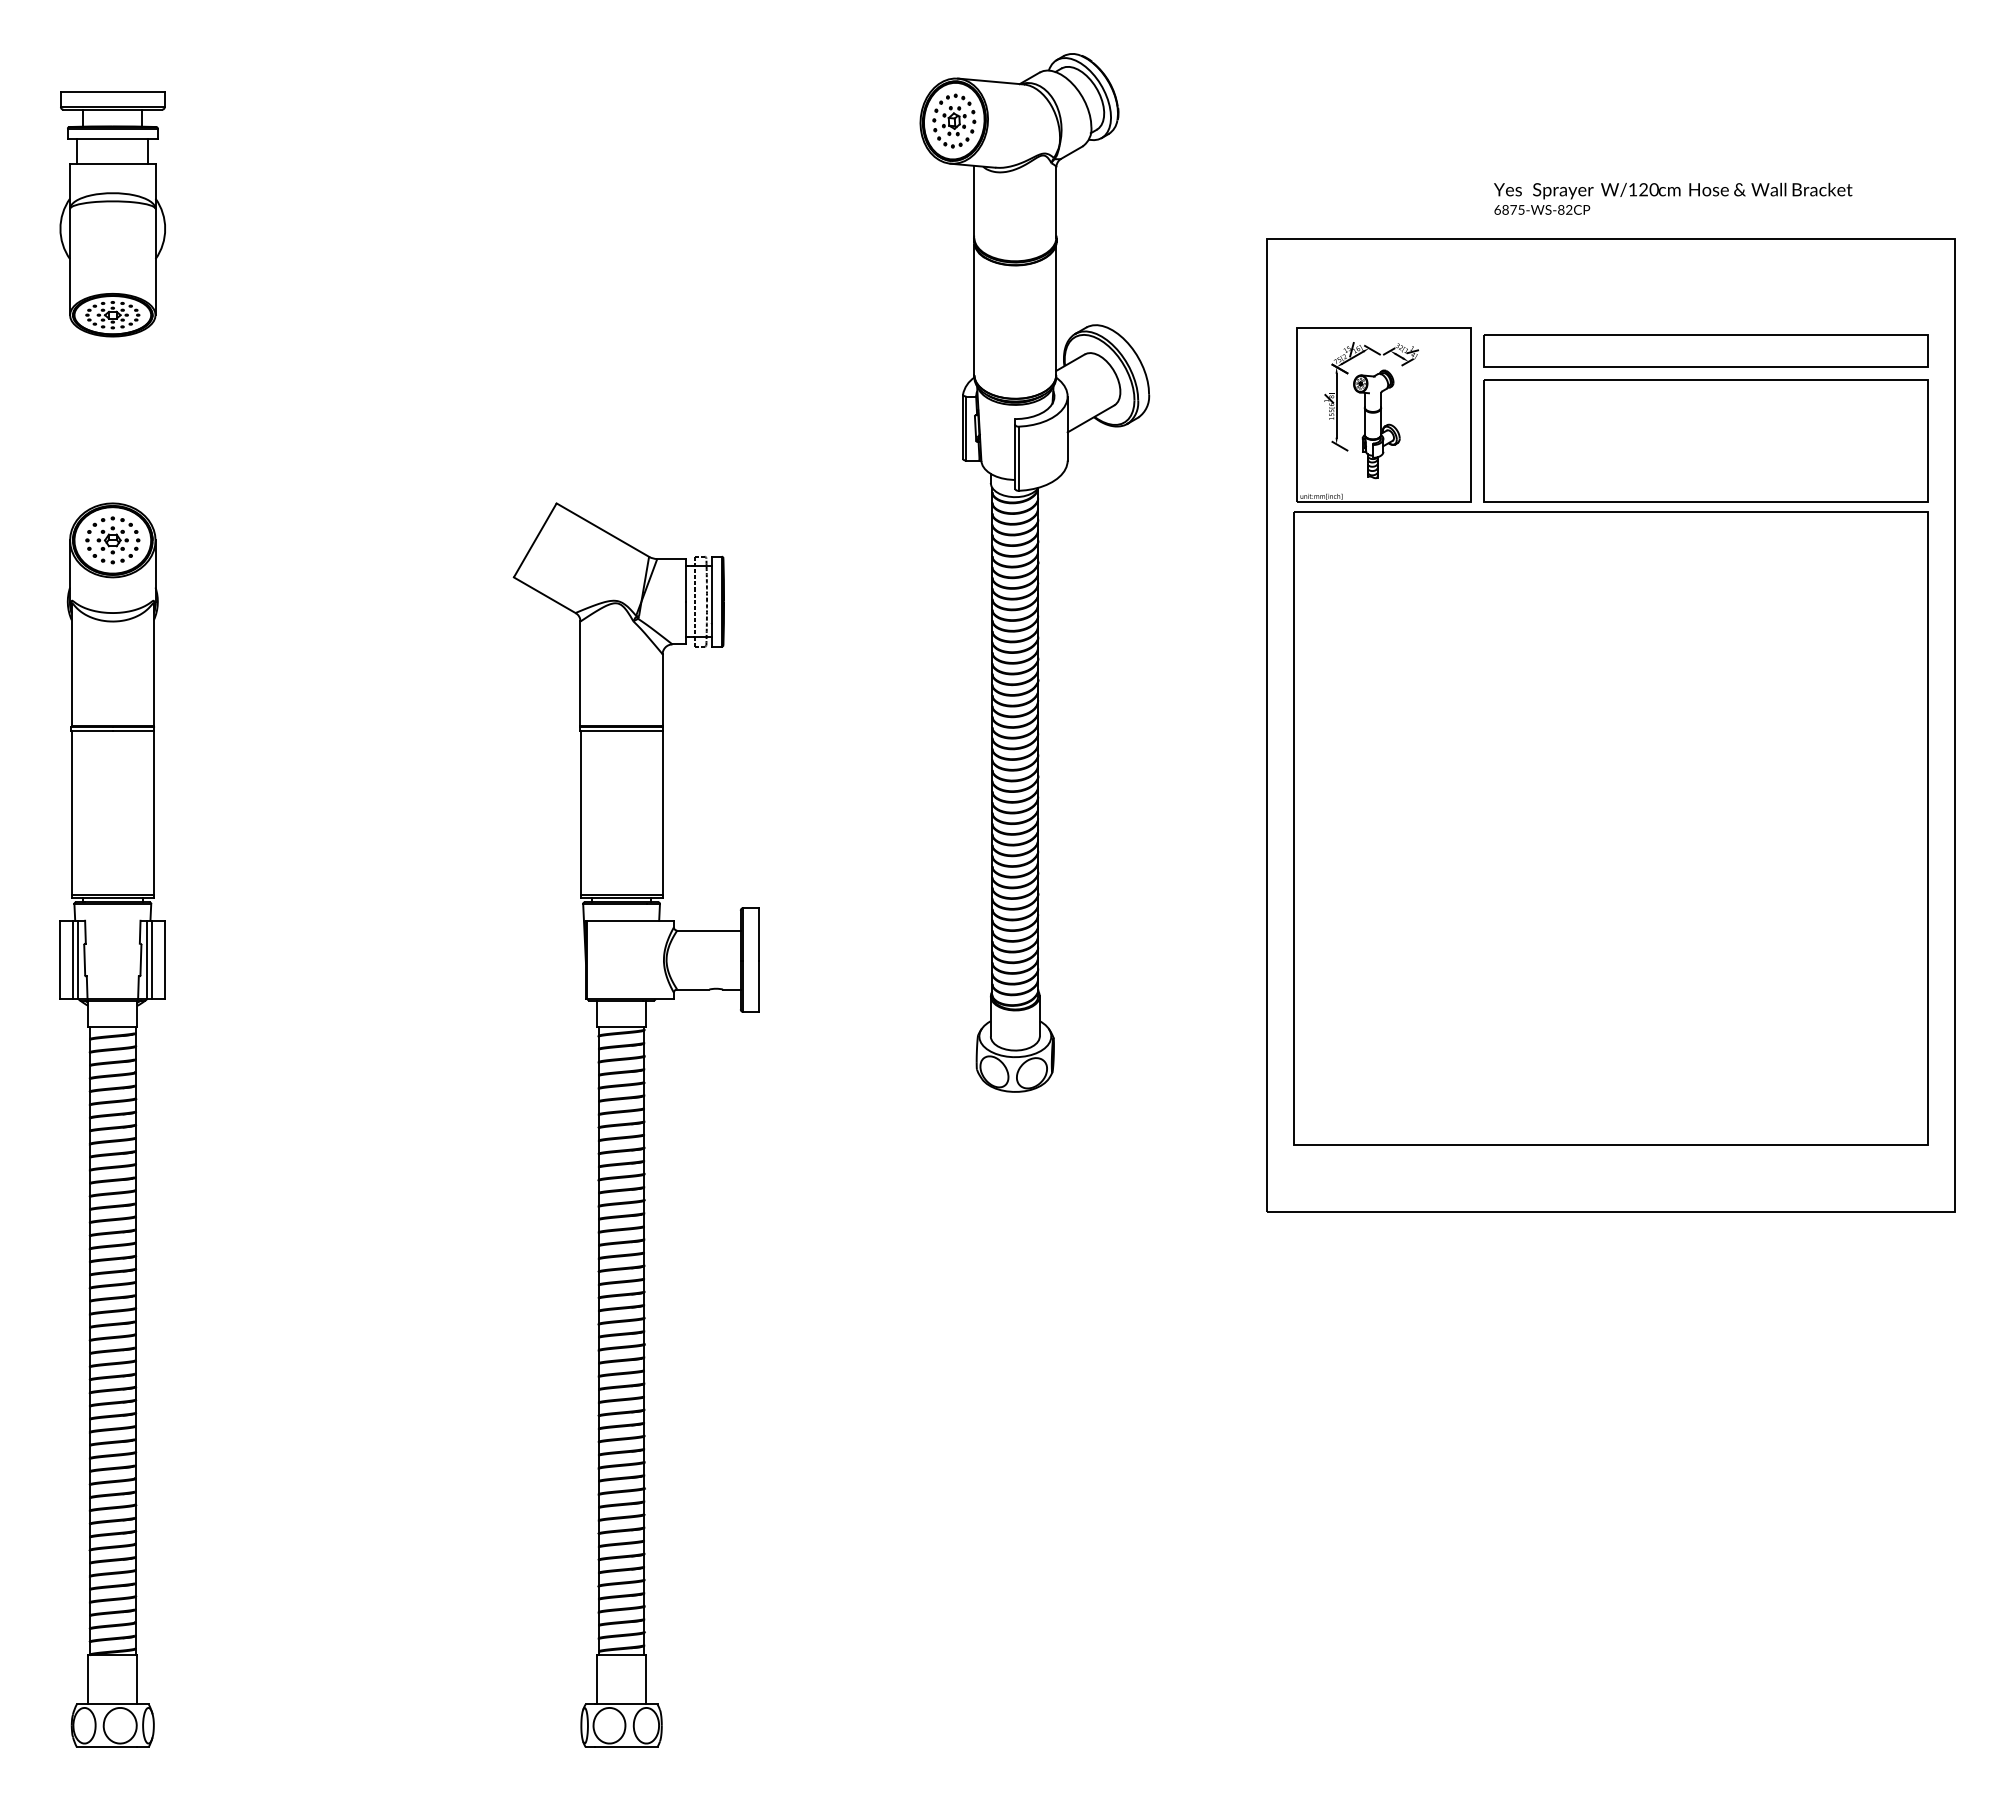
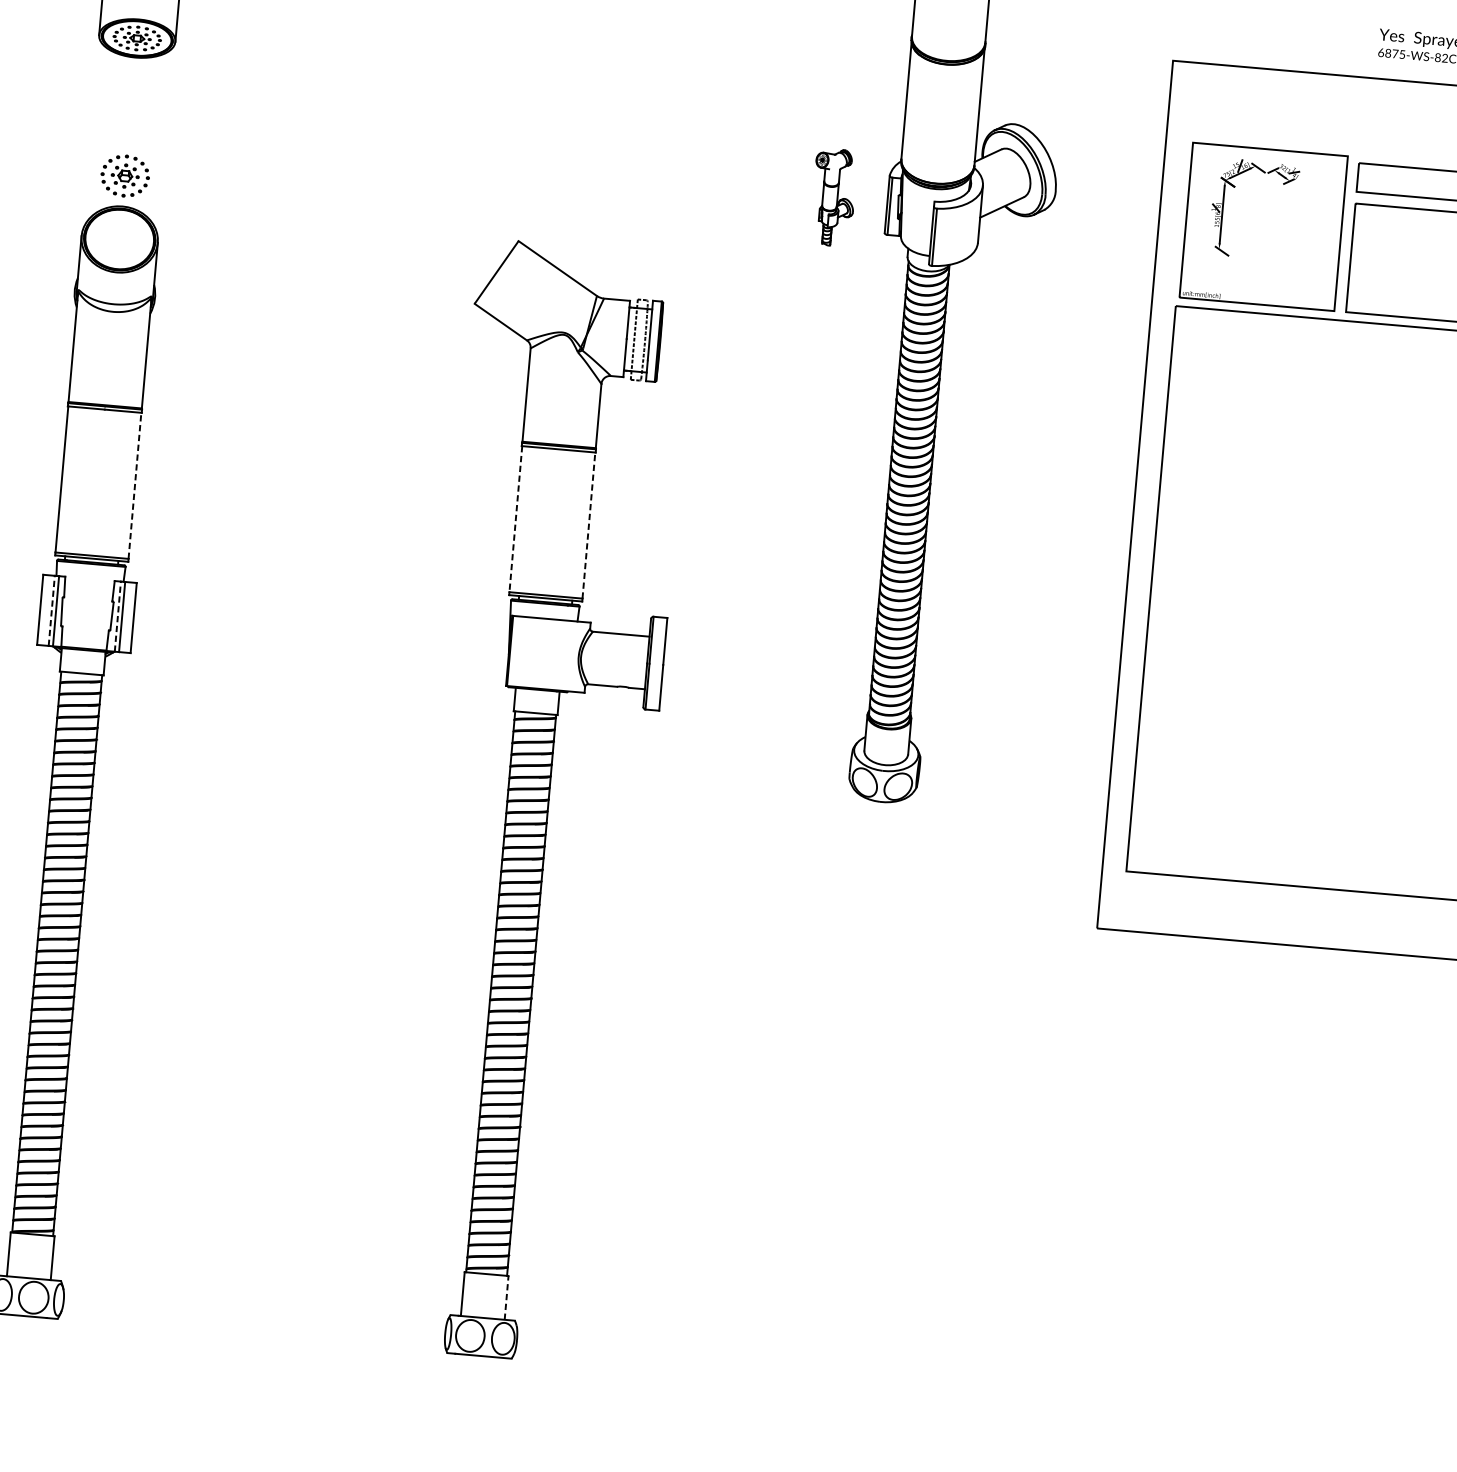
part: (1376, 424) -> (833, 197), moved
part: (112, 540) -> (124, 176), moved
line: (153, 812) -> (134, 485), solid -> dashed
line: (580, 812) -> (515, 518), solid -> dashed
line: (662, 812) -> (588, 525), solid -> dashed
line: (73, 959) -> (51, 610), solid -> dashed
line: (147, 959) -> (117, 616), solid -> dashed
line: (646, 1679) -> (506, 1297), solid -> dashed

